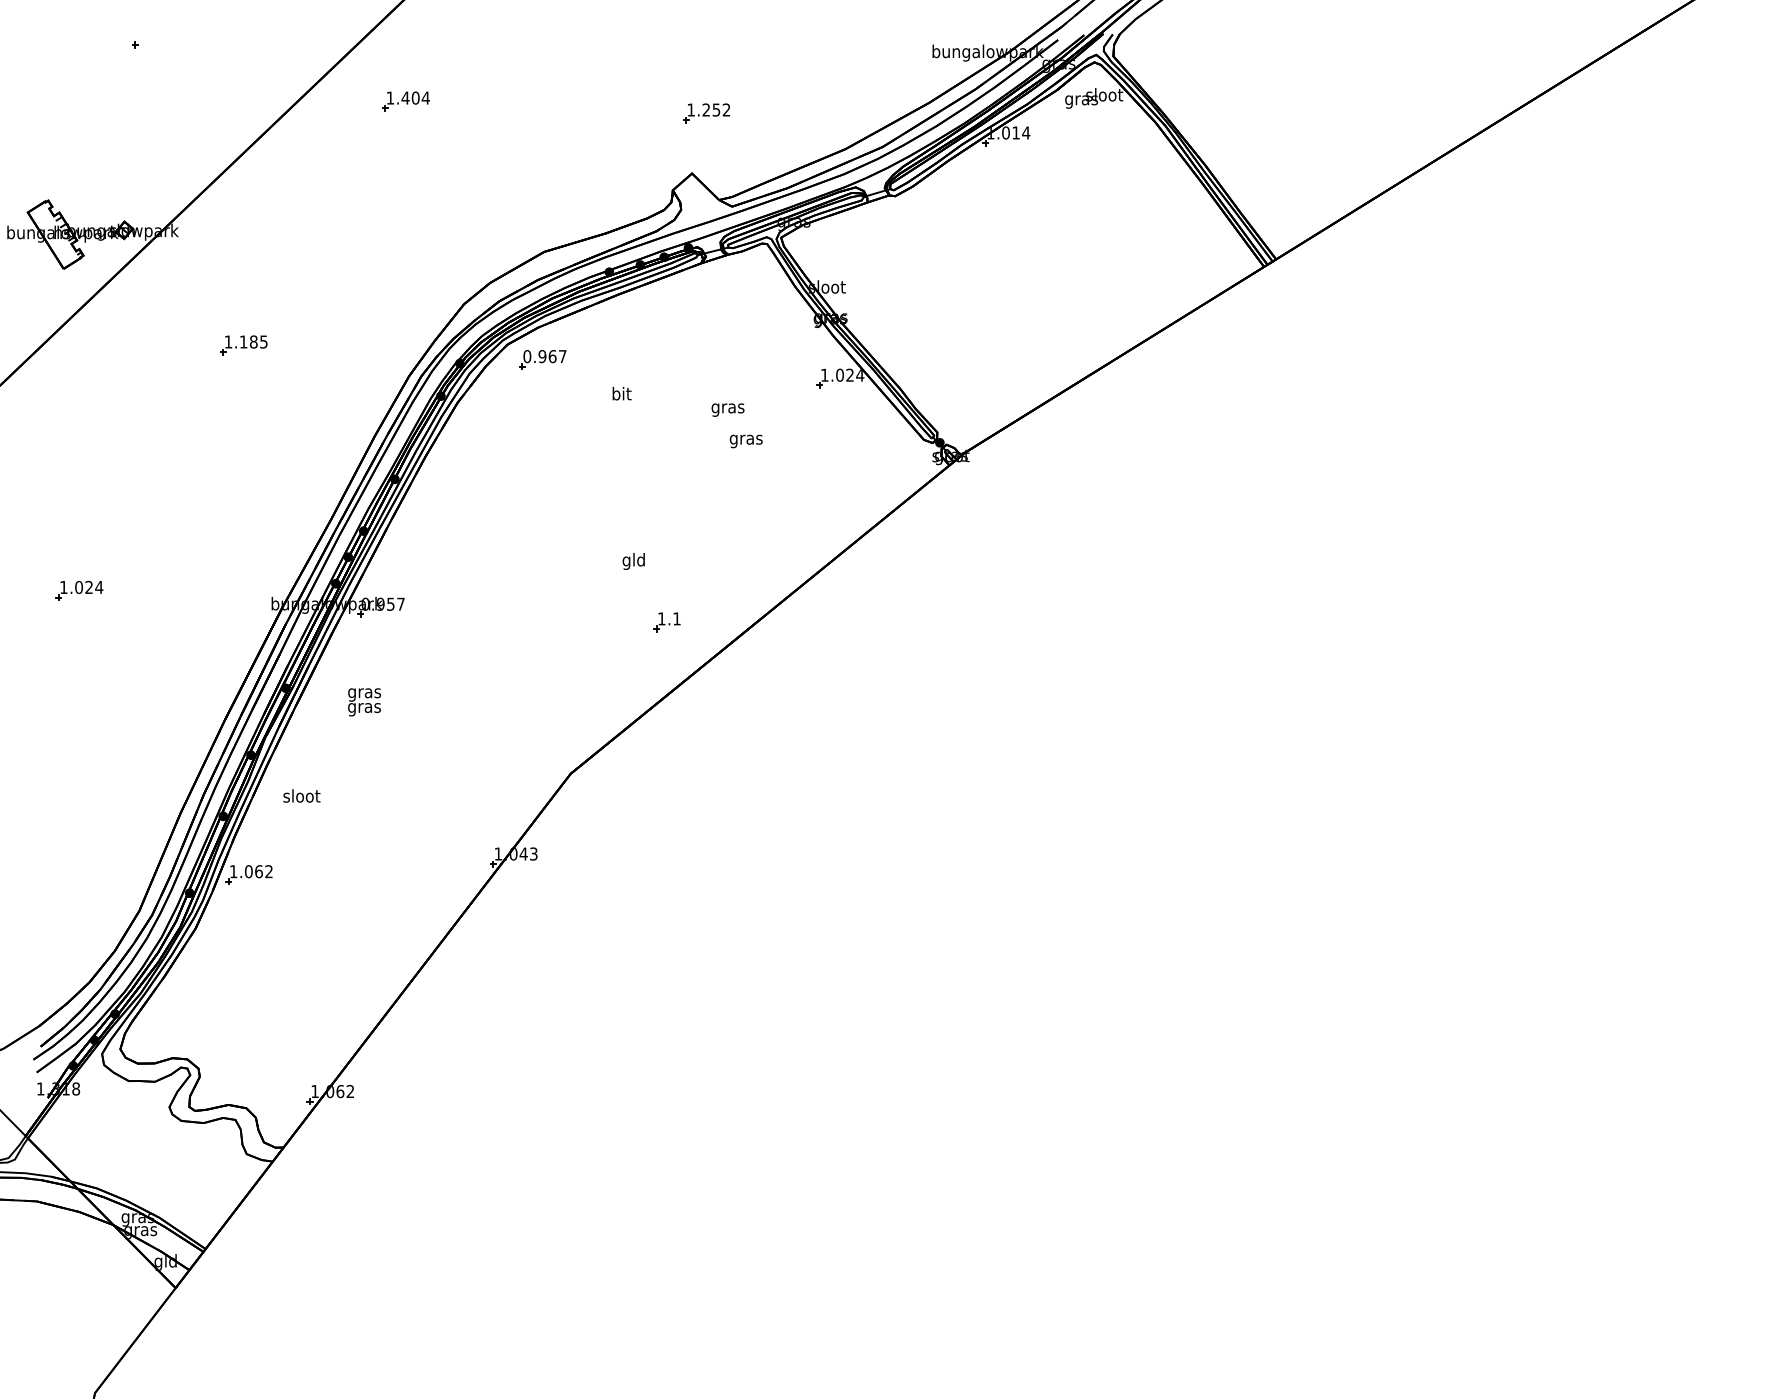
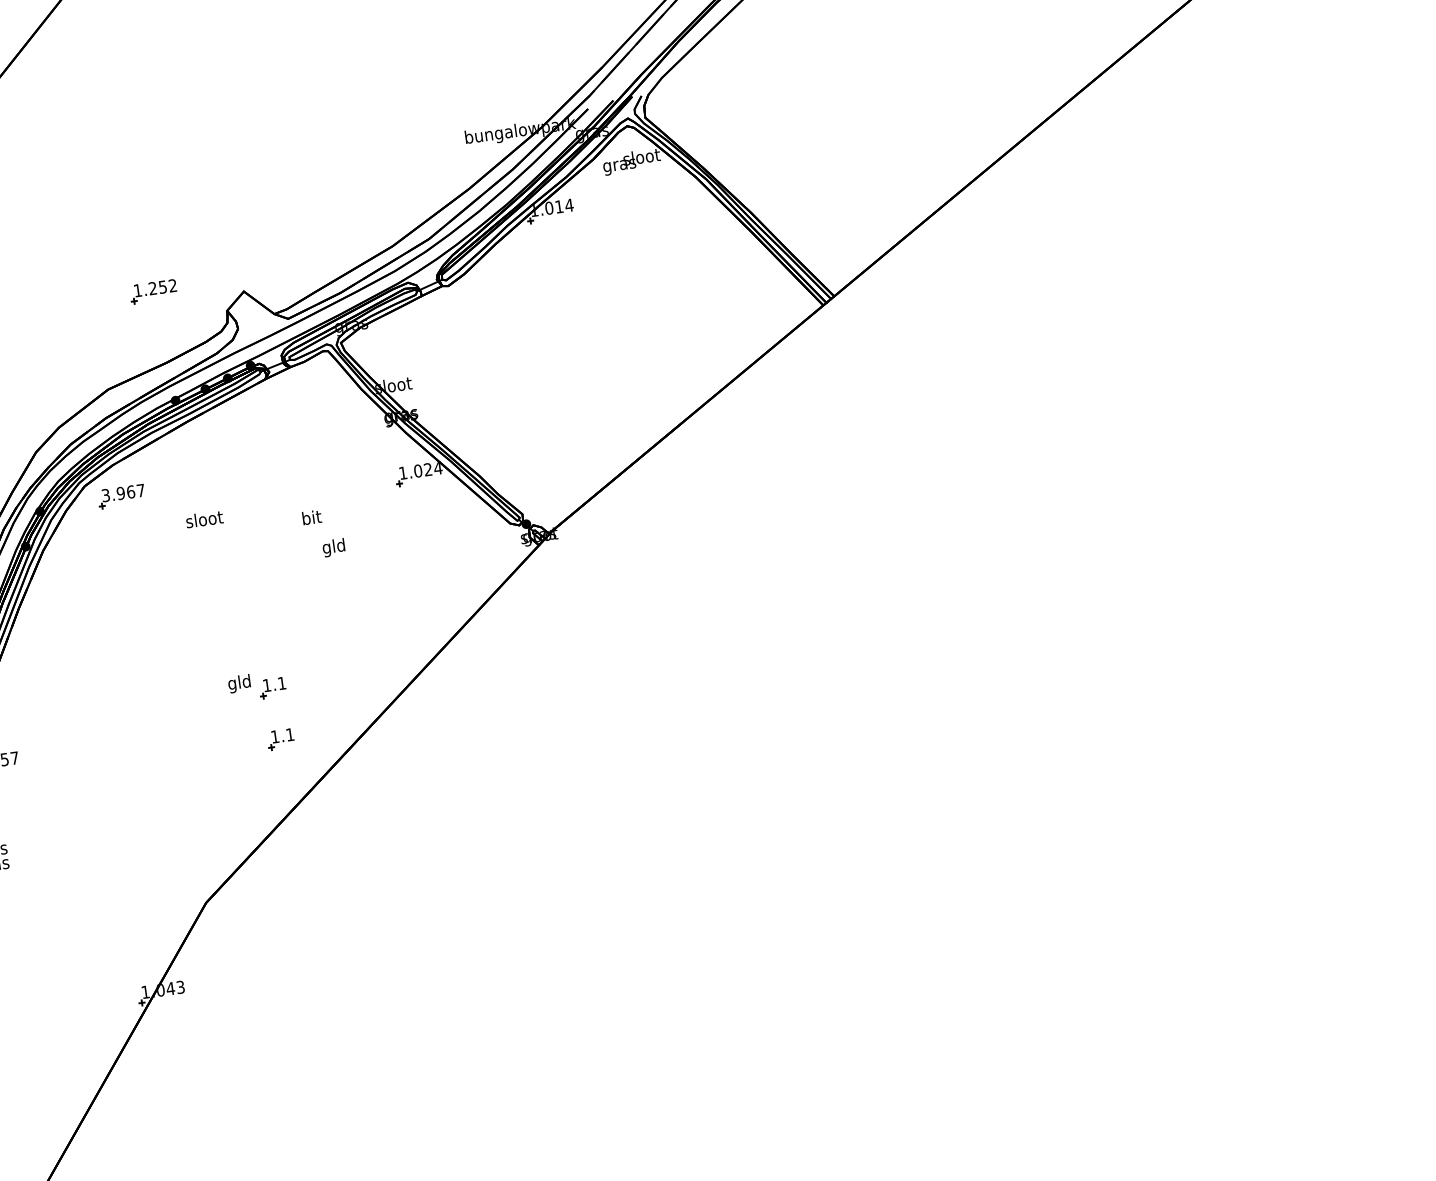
part: (706, 113) -> (153, 291), moved
text: (527, 356) -> (106, 495), 0.967 -> 3.967
text: (621, 393) -> (204, 519), bit -> sloot
text: (727, 407) -> (311, 518), gras -> bit
text: (745, 439) -> (333, 547), gras -> gld
part: (665, 570) -> (272, 688), added

